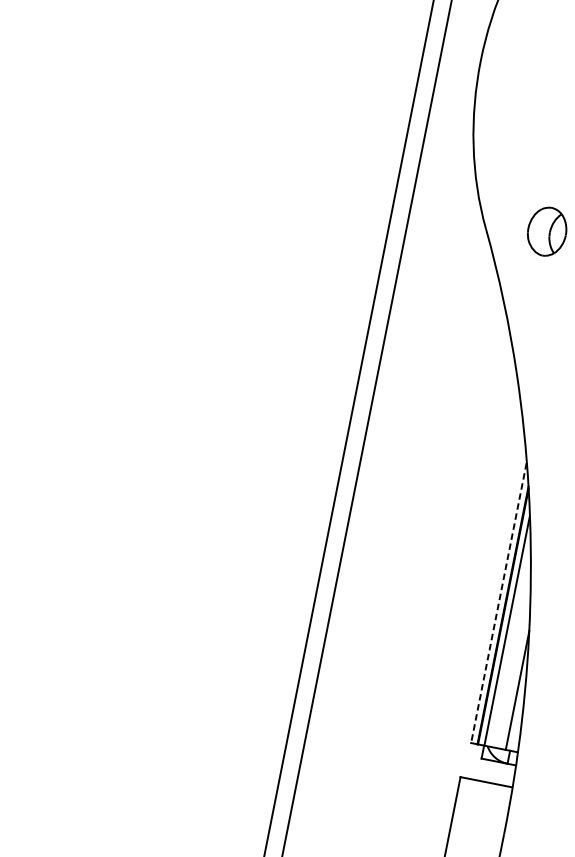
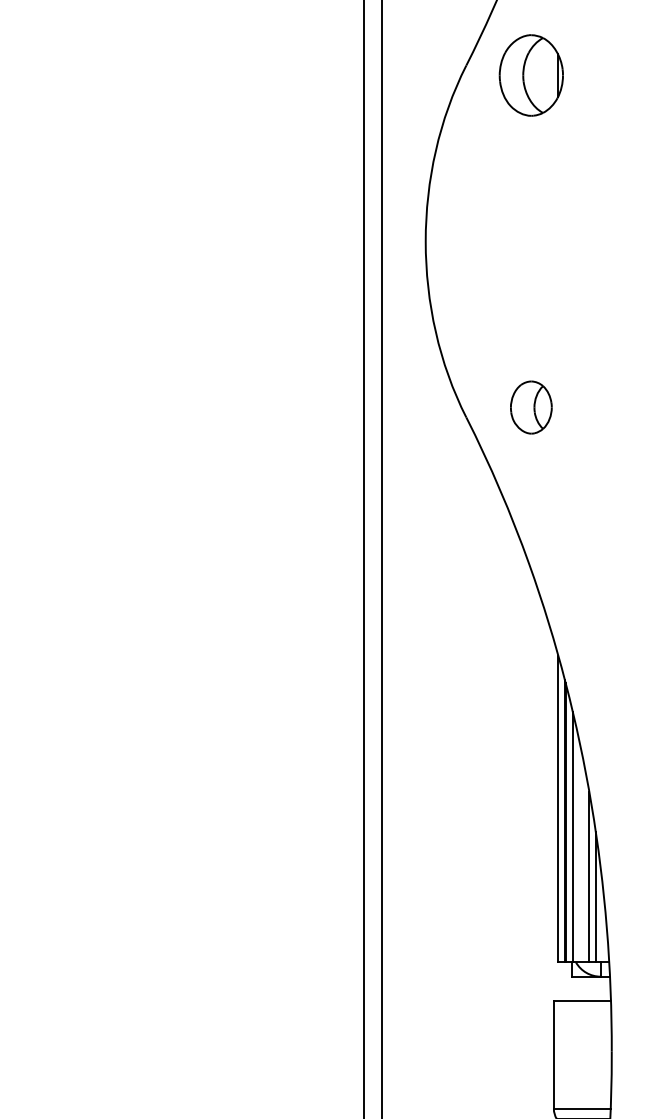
line: (498, 603) -> (557, 809), dashed -> solid
line: (514, 670) -> (588, 876), added

